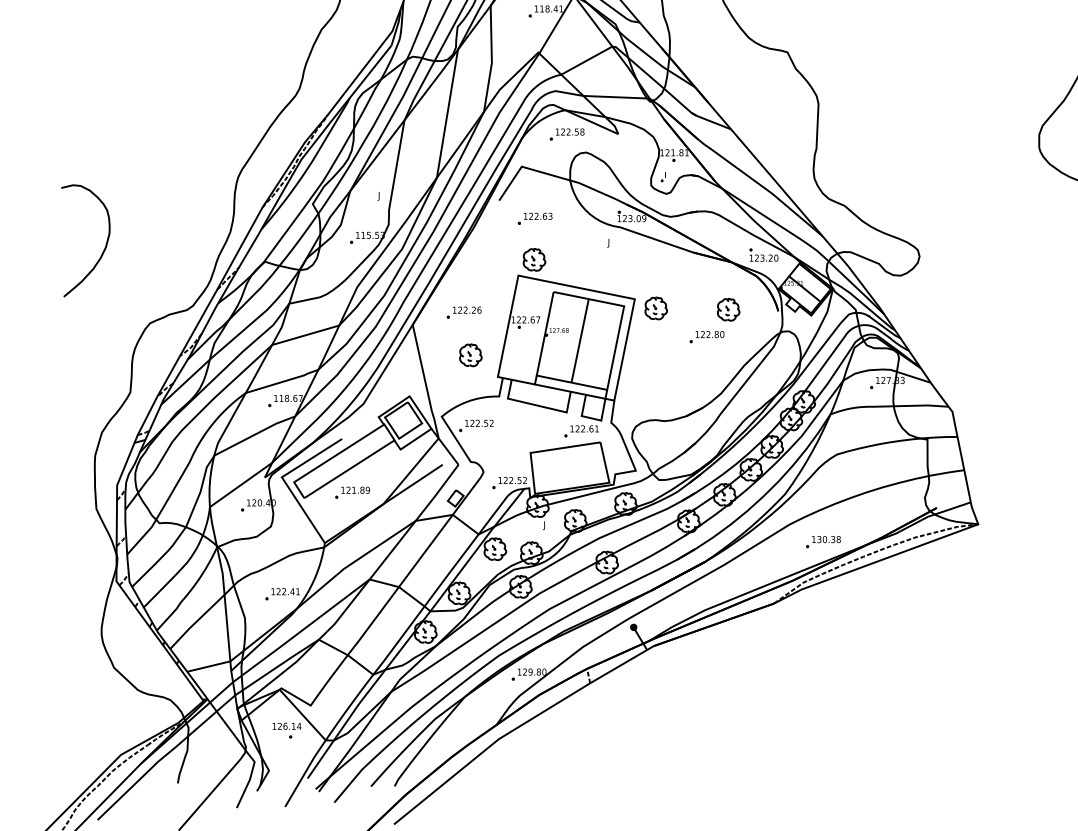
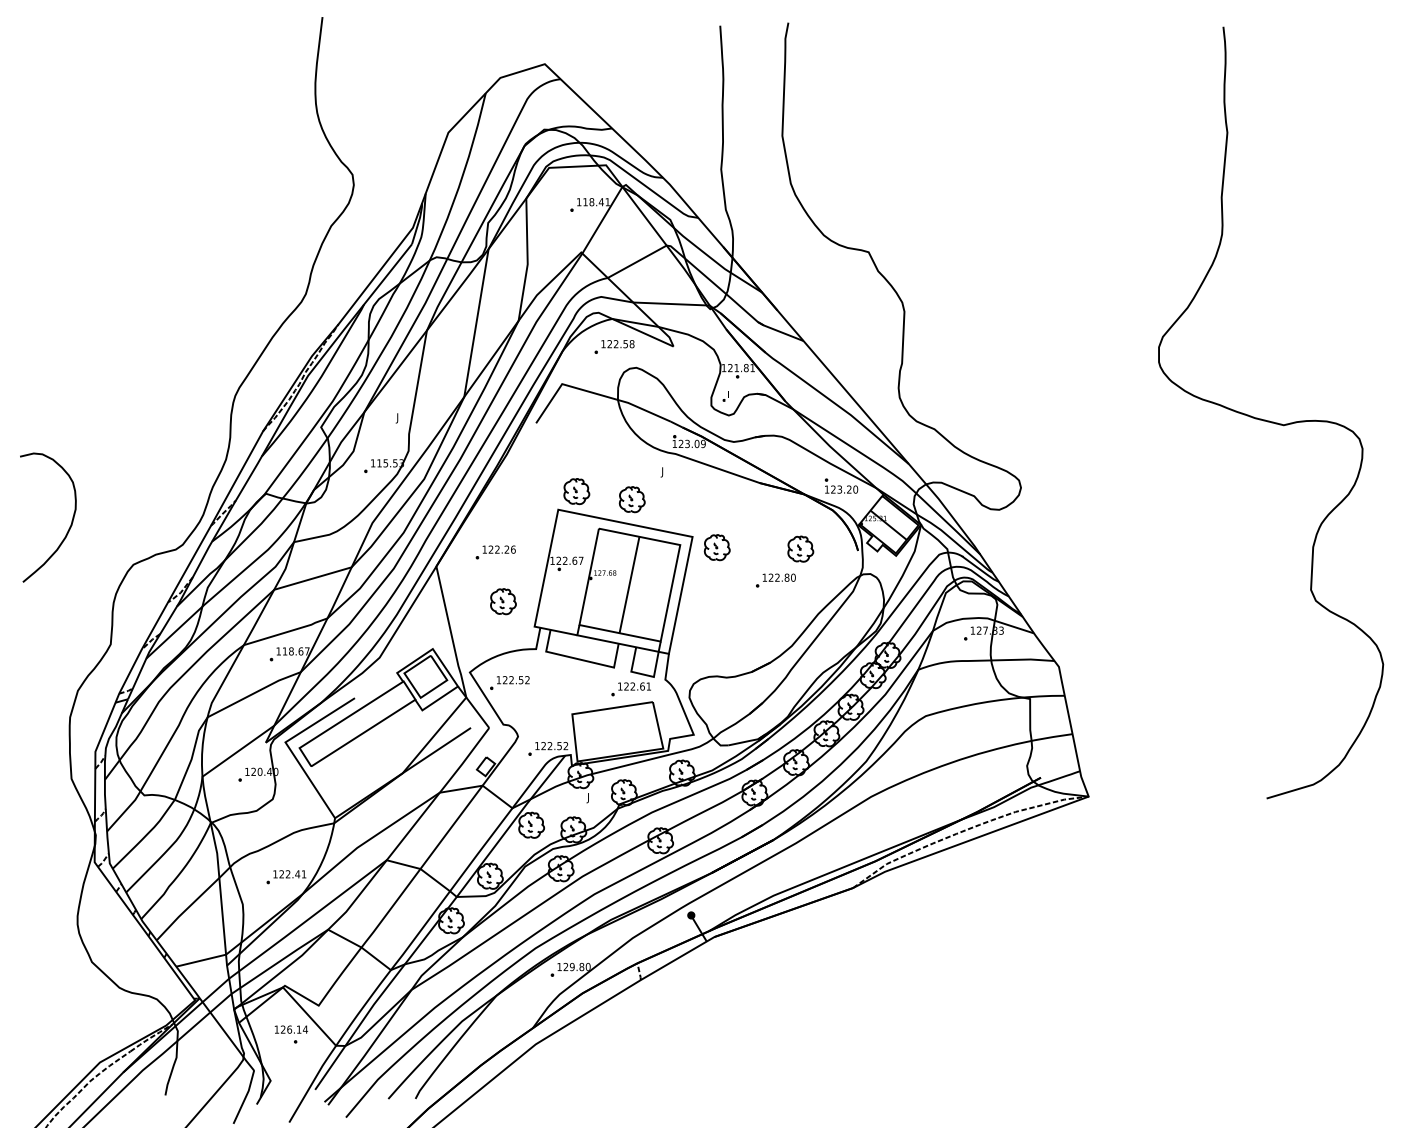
part: (535, 219) -> (577, 444), removed
curve: (103, 250) -> (68, 528), moved
part: (581, 266) -> (631, 499), added
part: (353, 492) -> (367, 759), removed
part: (823, 541) -> (910, 816), removed

